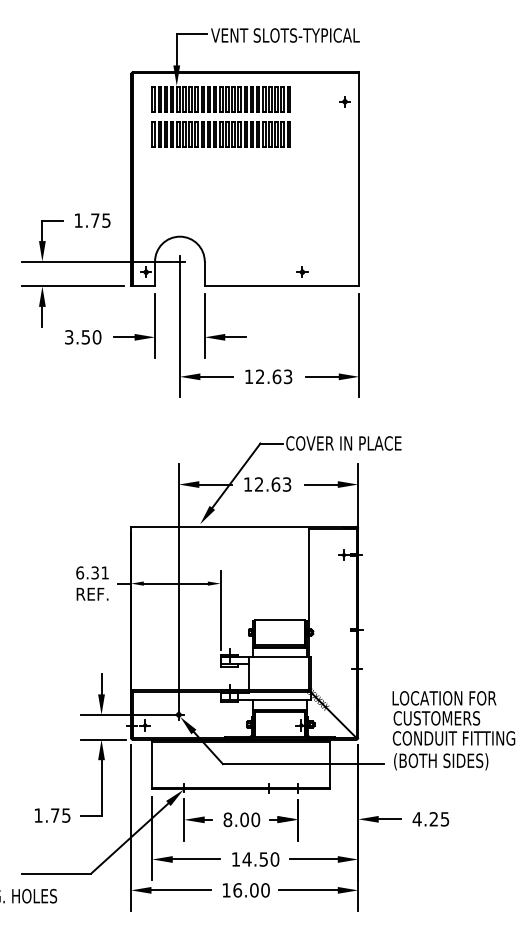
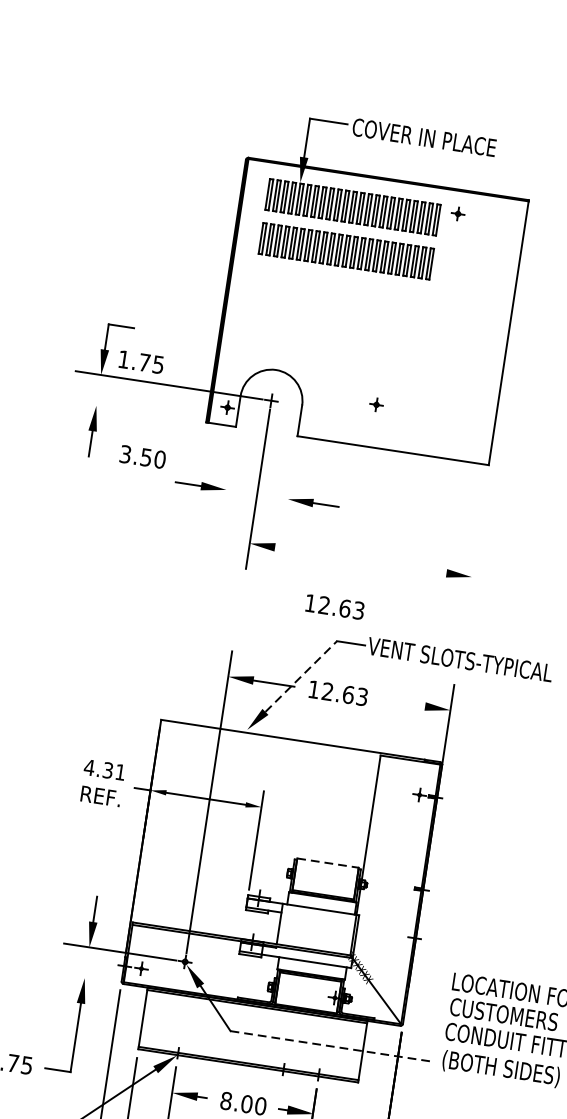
text: (285, 35) -> (444, 140), VENT SLOTS-TYPICAL -> COVER IN PLACE
part: (344, 101) -> (457, 213), moved
text: (92, 220) -> (141, 362), moved
part: (302, 271) -> (376, 403), moved
line: (72, 286) -> (133, 411), removed
line: (155, 325) -> (229, 475), removed
line: (204, 325) -> (289, 484), removed
text: (83, 337) -> (143, 457), moved
line: (359, 345) -> (478, 538), removed
line: (216, 376) -> (295, 549), removed
text: (268, 376) -> (334, 606), moved
line: (321, 376) -> (425, 569), removed
text: (359, 443) -> (459, 659), COVER IN PLACE -> VENT SLOTS-TYPICAL
line: (236, 475) -> (301, 676), solid -> dashed
line: (320, 484) -> (403, 703), removed
text: (79, 572) -> (88, 767), 6.31 -> 4.31
line: (279, 619) -> (327, 862), solid -> dashed
line: (103, 739) -> (87, 978), removed
line: (303, 764) -> (330, 1046), solid -> dashed

